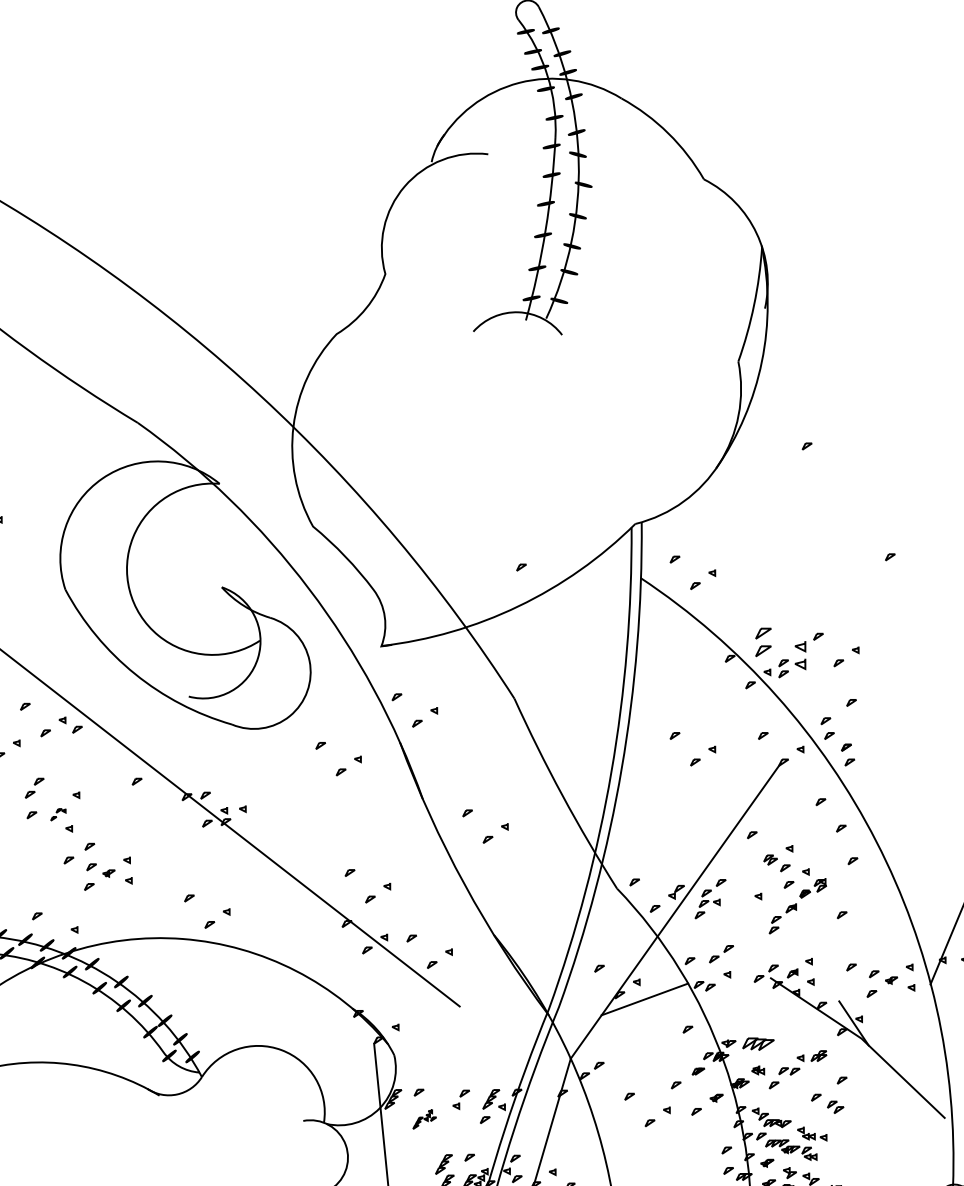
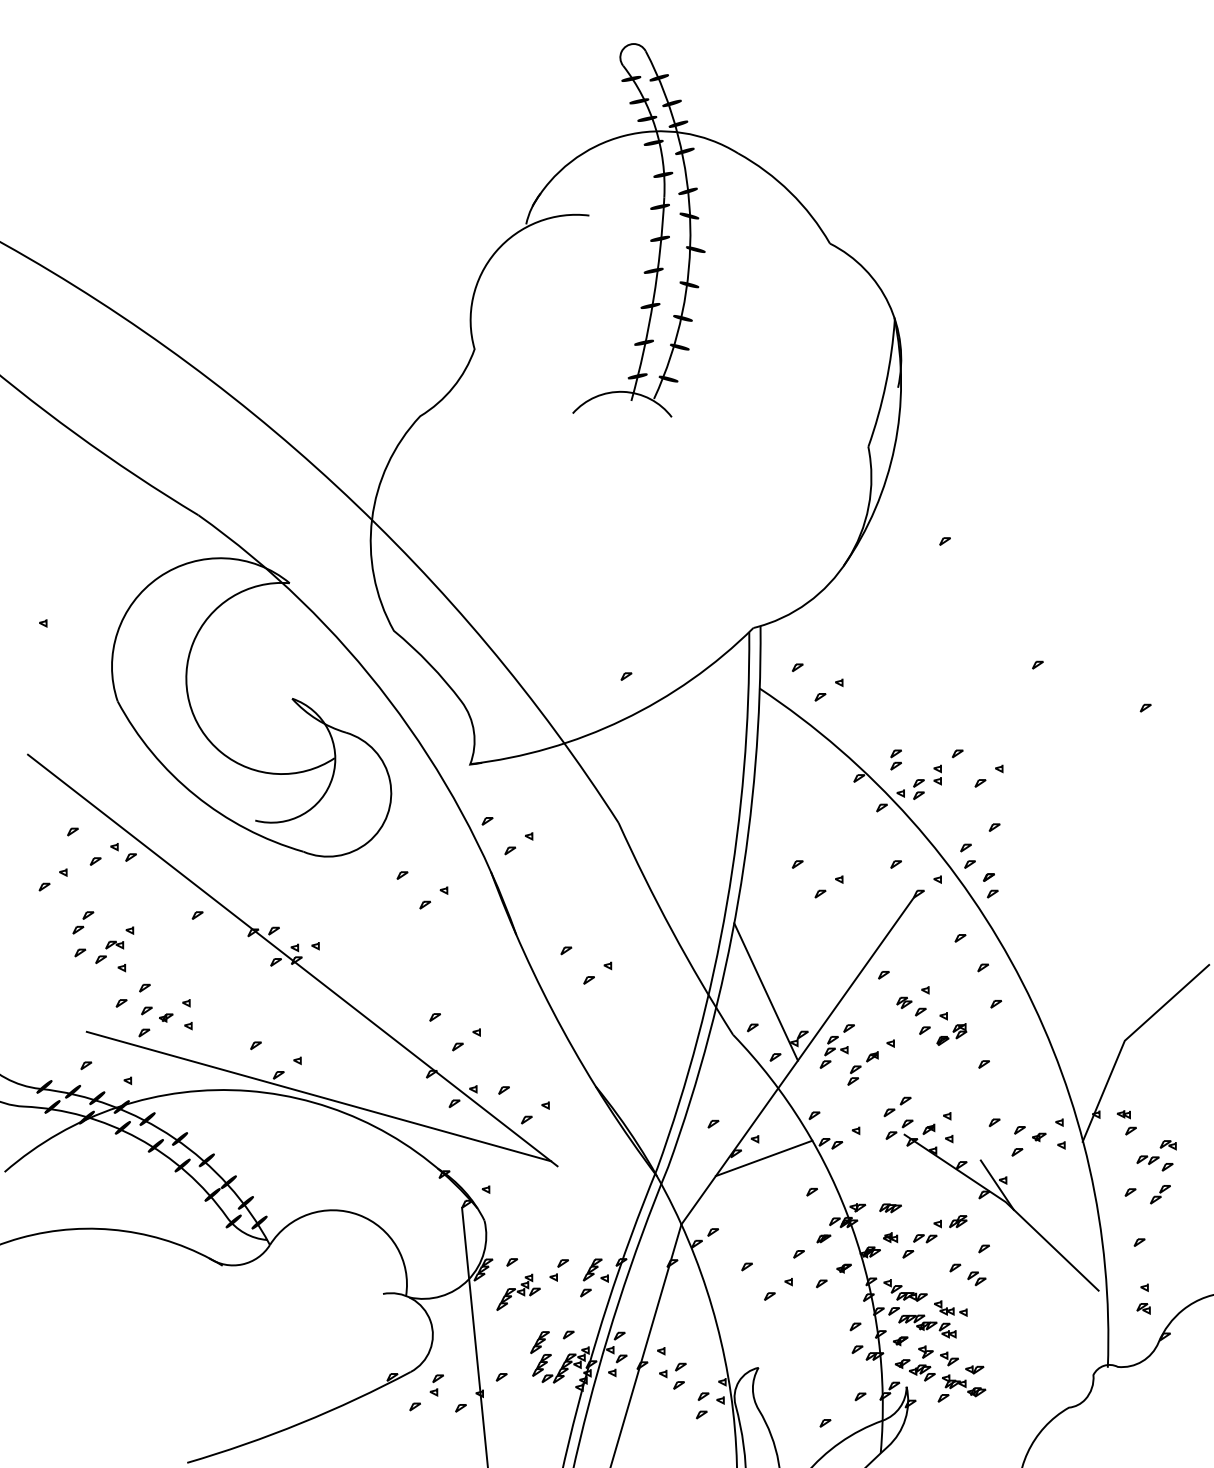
part: (762, 641) -> (895, 759), size x0.62
part: (800, 655) -> (937, 774), size x0.62
part: (58, 814) -> (109, 952), size x1.67
line: (646, 849) -> (765, 991), added
part: (782, 918) -> (862, 1068), moved
line: (245, 943) -> (318, 1096), added
part: (721, 953) -> (897, 1106), moved
part: (758, 1044) -> (890, 1208), size x0.62
part: (424, 1118) -> (518, 1291), size x1.67

